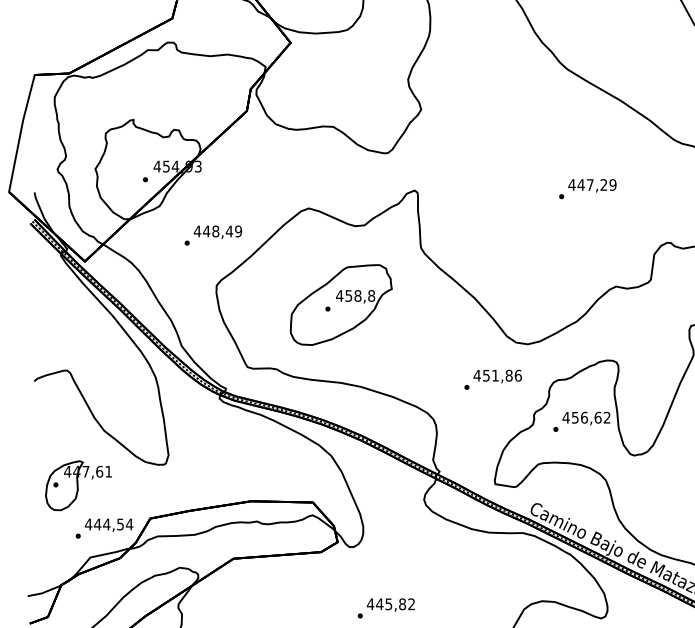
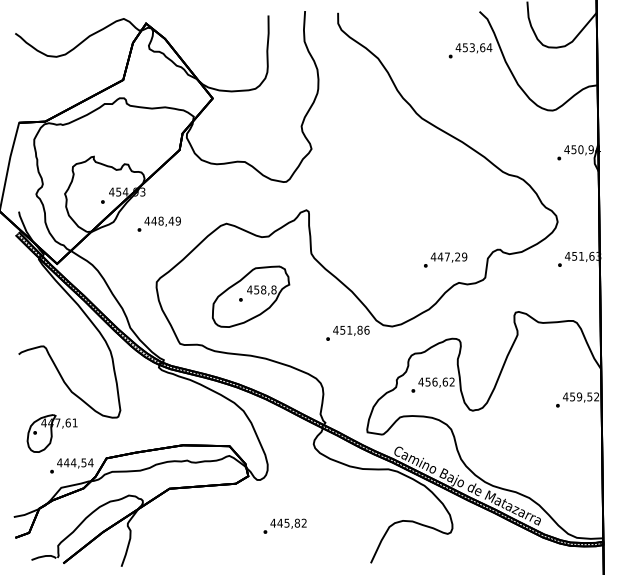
text: (587, 188) -> (445, 259), moved
text: (212, 234) -> (158, 223), moved
text: (492, 378) -> (347, 332), moved

